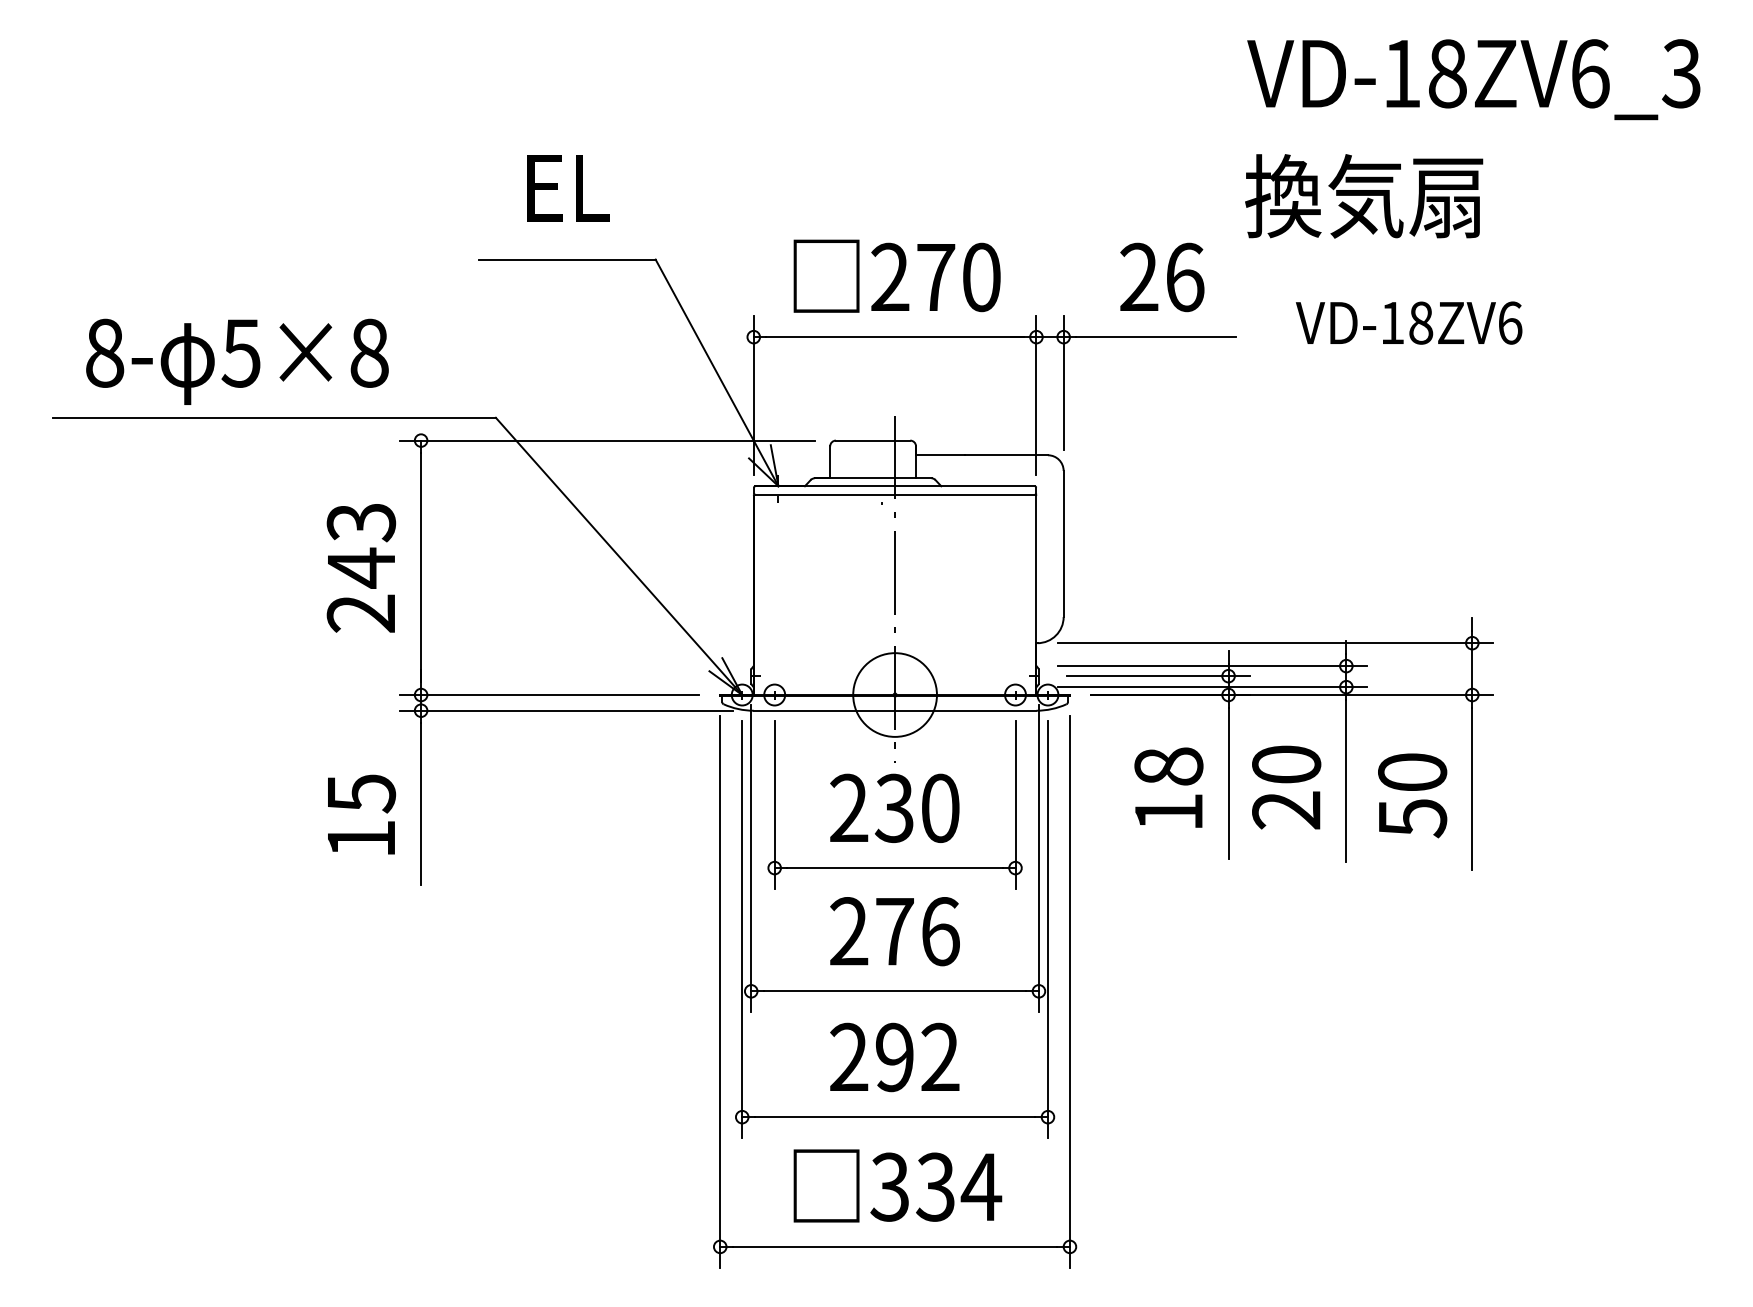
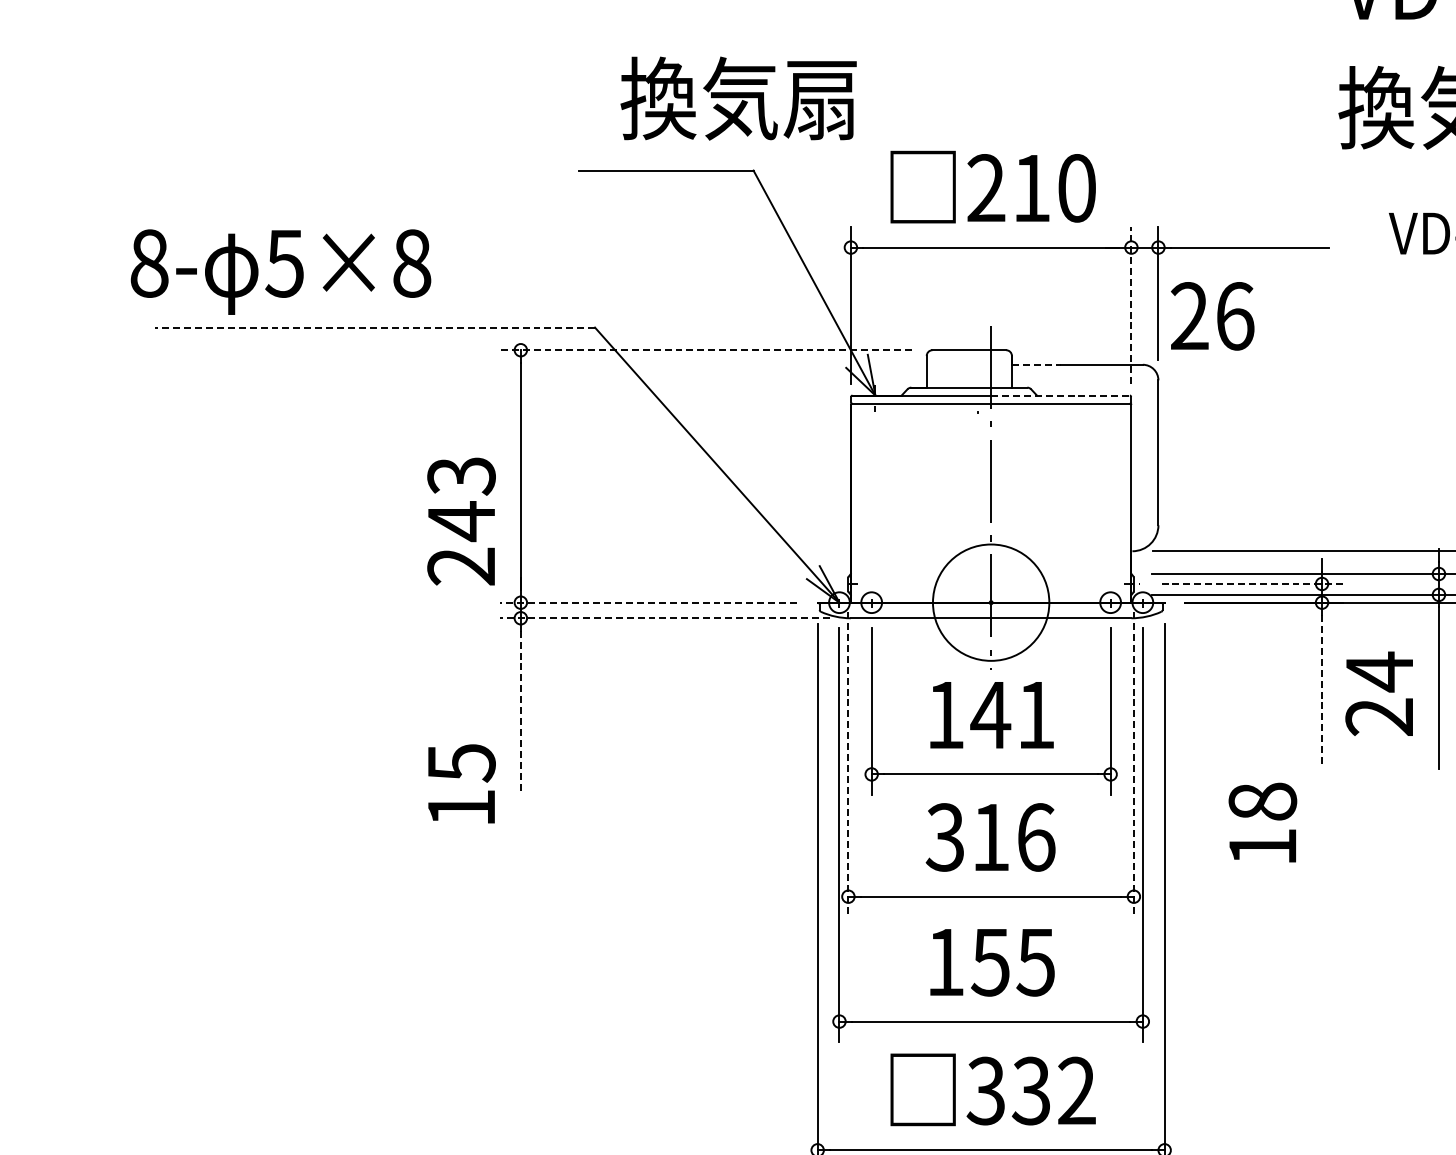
text: (640, 186) -> (738, 98), EL -> 換気扇
text: (936, 277) -> (1032, 188), 270 -> 210
text: (1162, 277) -> (1212, 316), moved
text: (237, 361) -> (281, 271), moved
line: (1036, 394) -> (1131, 304), solid -> dashed
line: (274, 417) -> (375, 327), solid -> dashed
line: (607, 440) -> (705, 350), solid -> dashed
line: (940, 455) -> (1036, 365), solid -> dashed
line: (964, 486) -> (1060, 395), solid -> dashed
text: (361, 568) -> (461, 521), moved
line: (1158, 676) -> (1252, 584), solid -> dashed
circle: (894, 694) -> (990, 602), size x1.4
line: (549, 695) -> (648, 603), solid -> dashed
line: (566, 710) -> (665, 618), solid -> dashed
text: (1286, 764) -> (1379, 671), 20 -> 24
line: (1228, 783) -> (1321, 690), solid -> dashed
text: (1168, 787) -> (1262, 822), moved
line: (421, 804) -> (521, 711), solid -> dashed
text: (894, 808) -> (990, 715), 230 -> 141
text: (362, 814) -> (462, 783), moved
line: (751, 858) -> (848, 764), solid -> dashed
line: (1038, 858) -> (1133, 764), solid -> dashed
text: (871, 931) -> (967, 837), 276 -> 316
text: (894, 1057) -> (990, 962), 292 -> 155
text: (981, 1186) -> (1076, 1090), 334 -> 332

